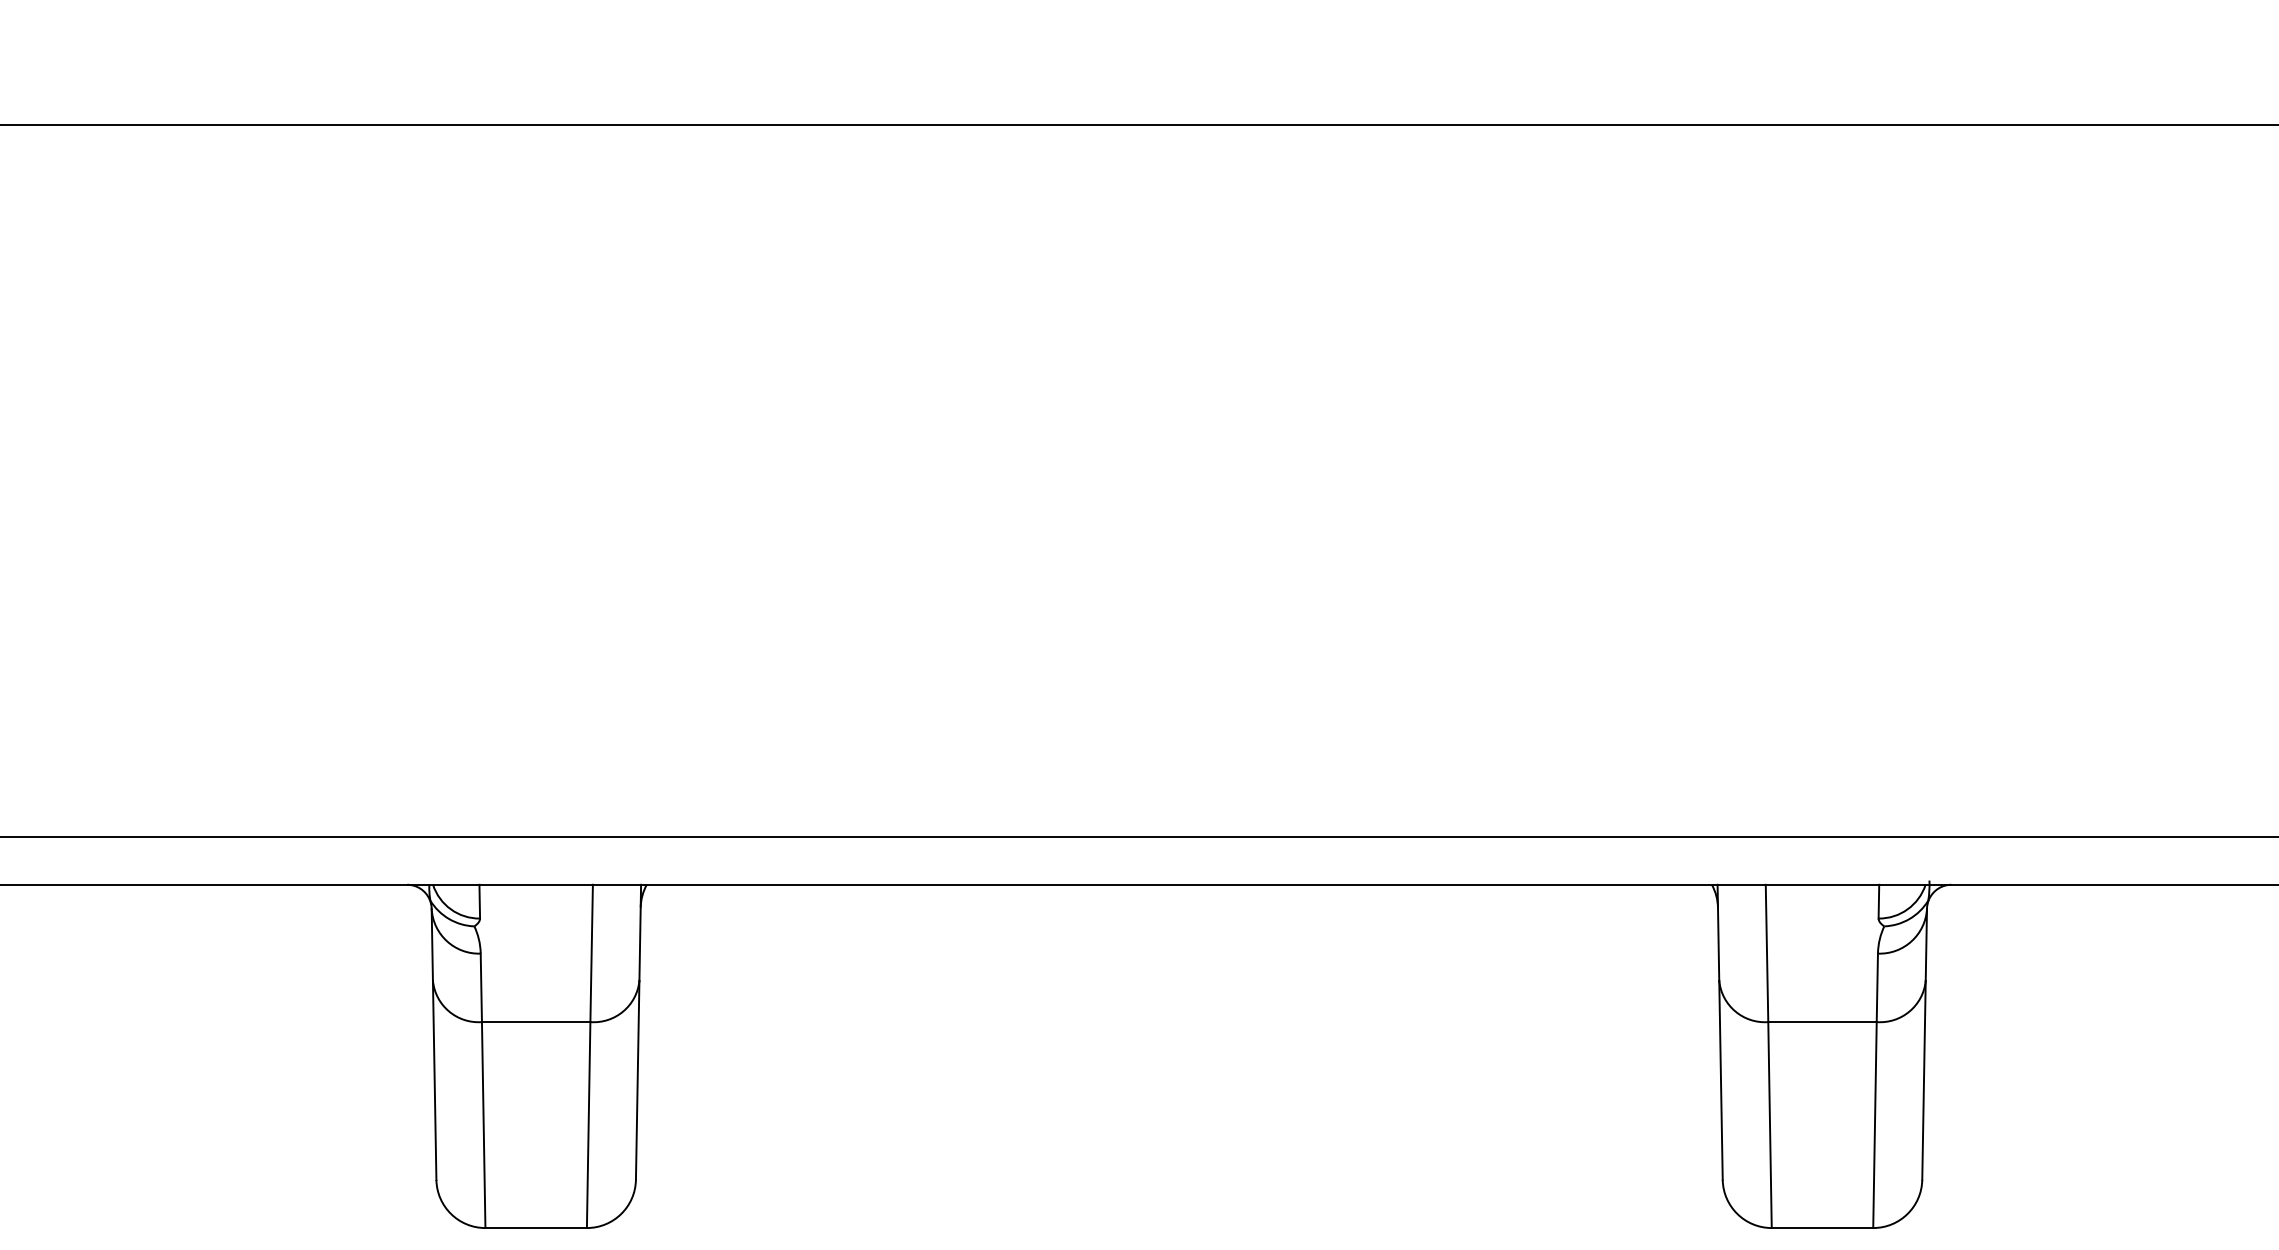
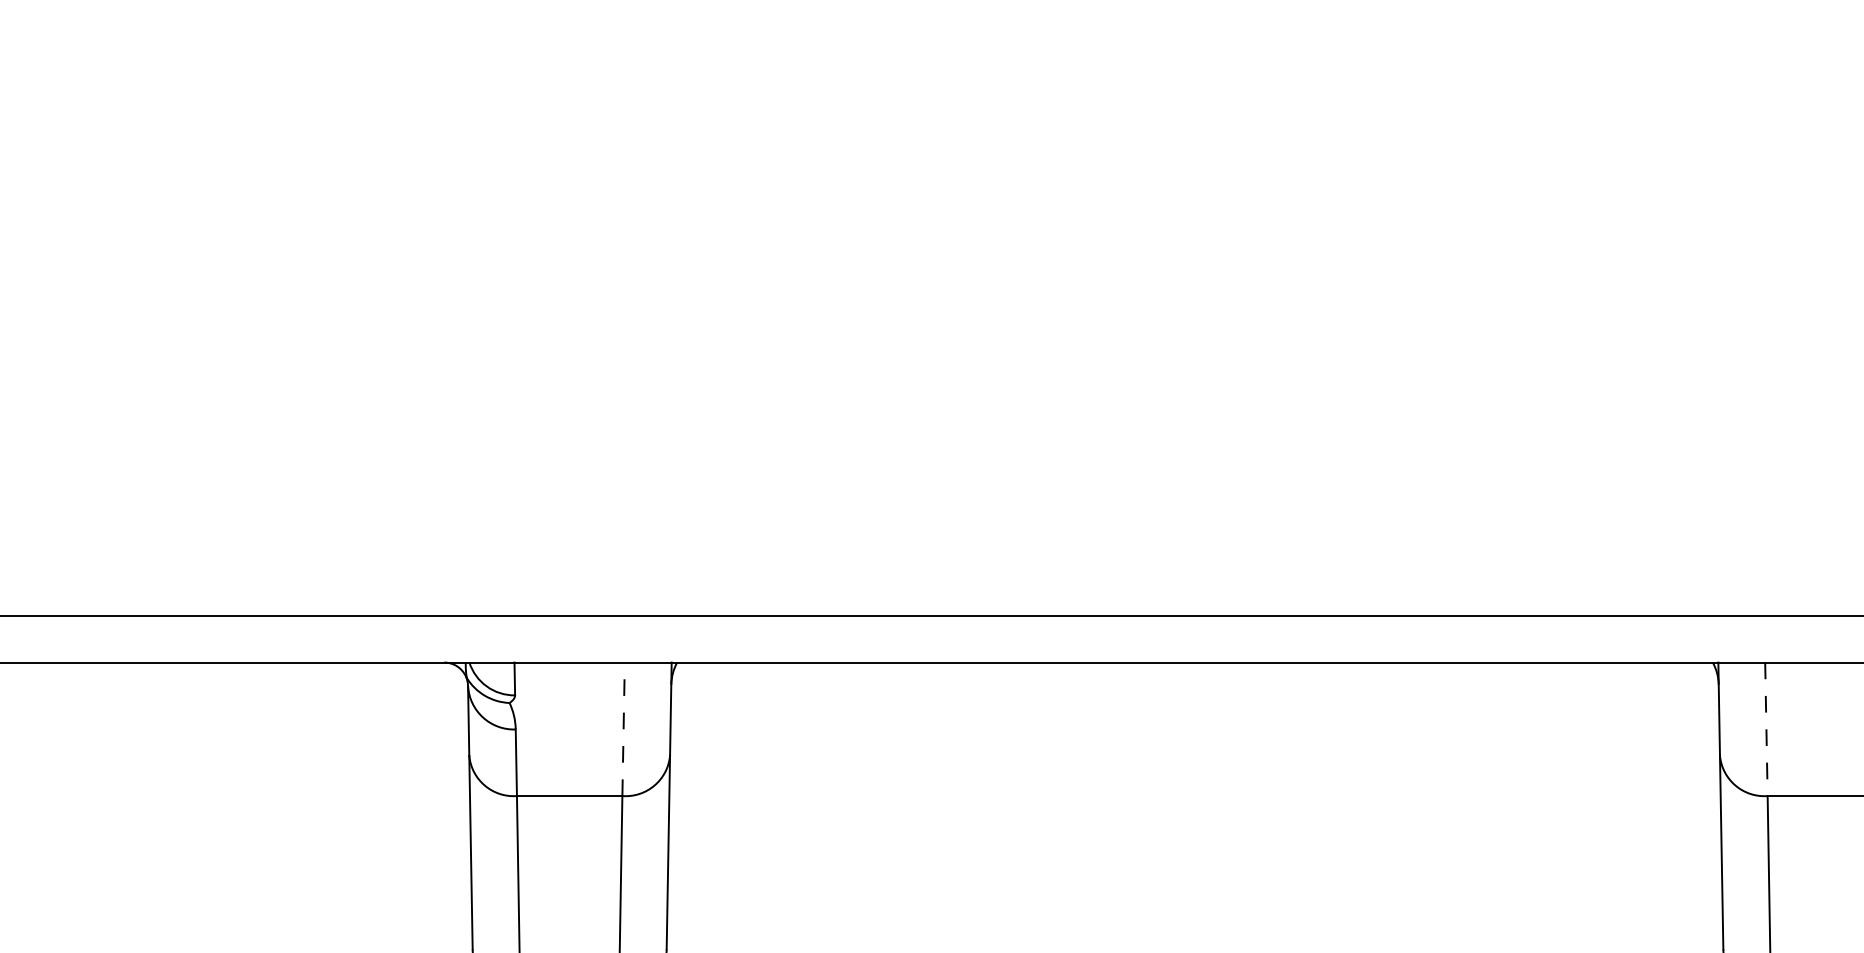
line: (591, 953) -> (623, 729), solid -> dashed
line: (1767, 953) -> (1766, 729), solid -> dashed

